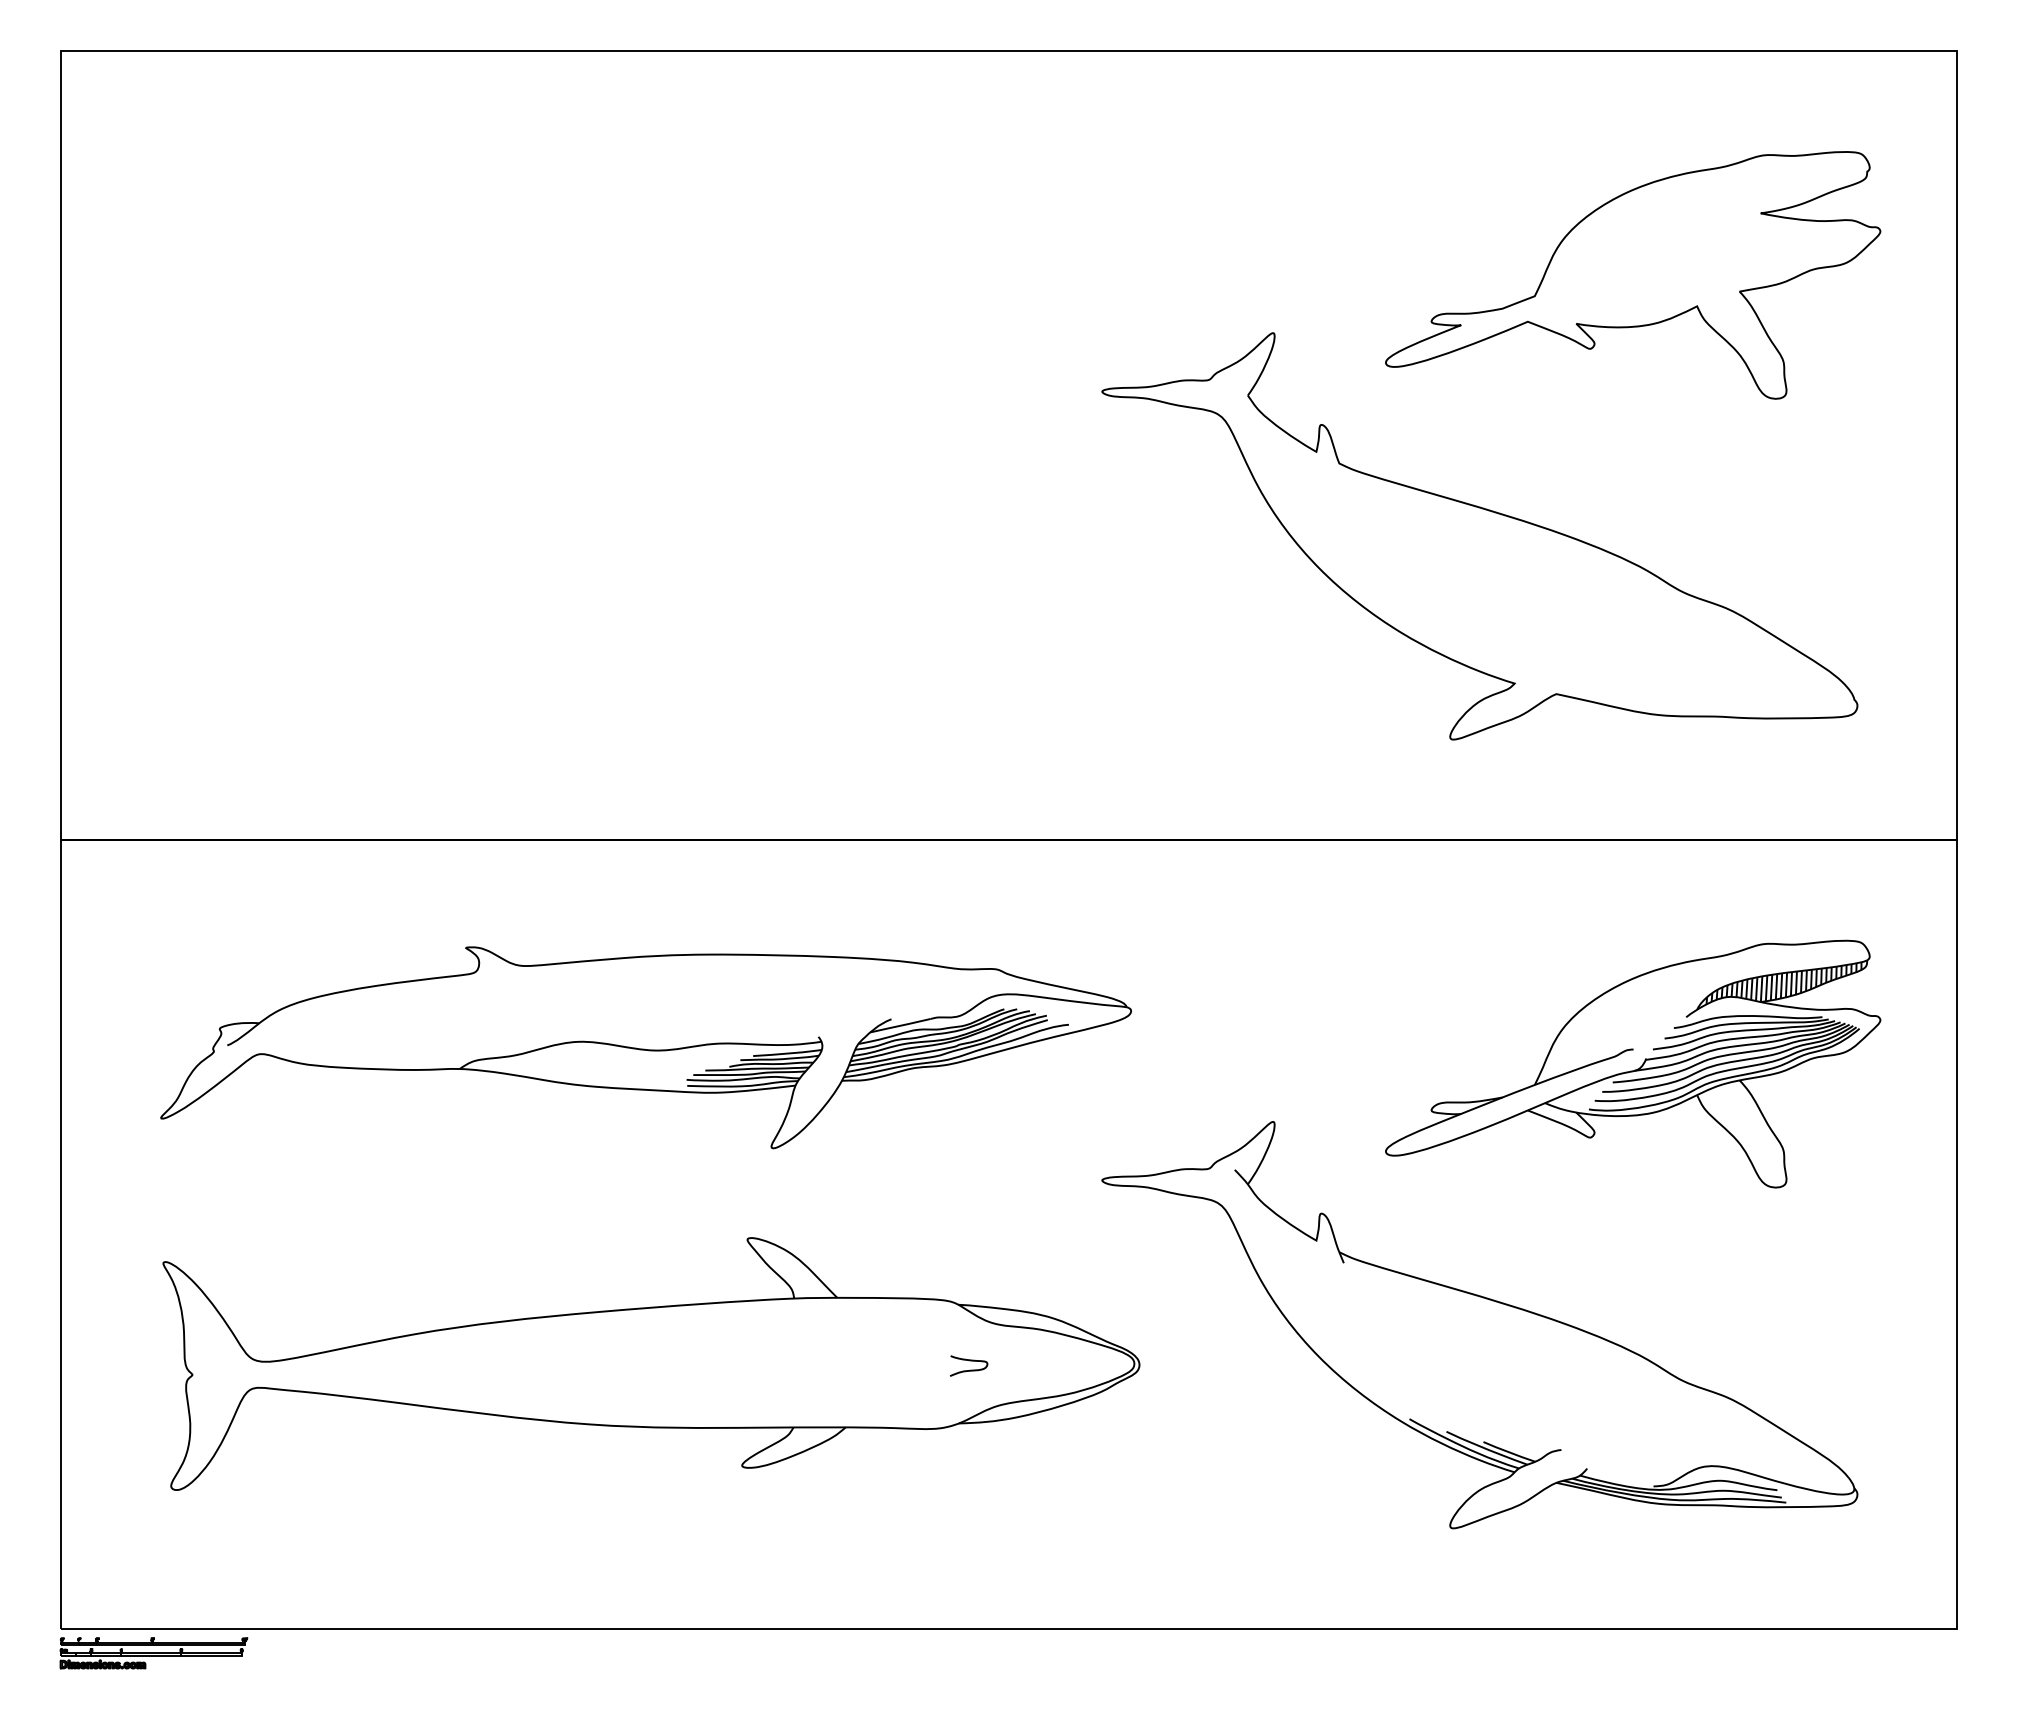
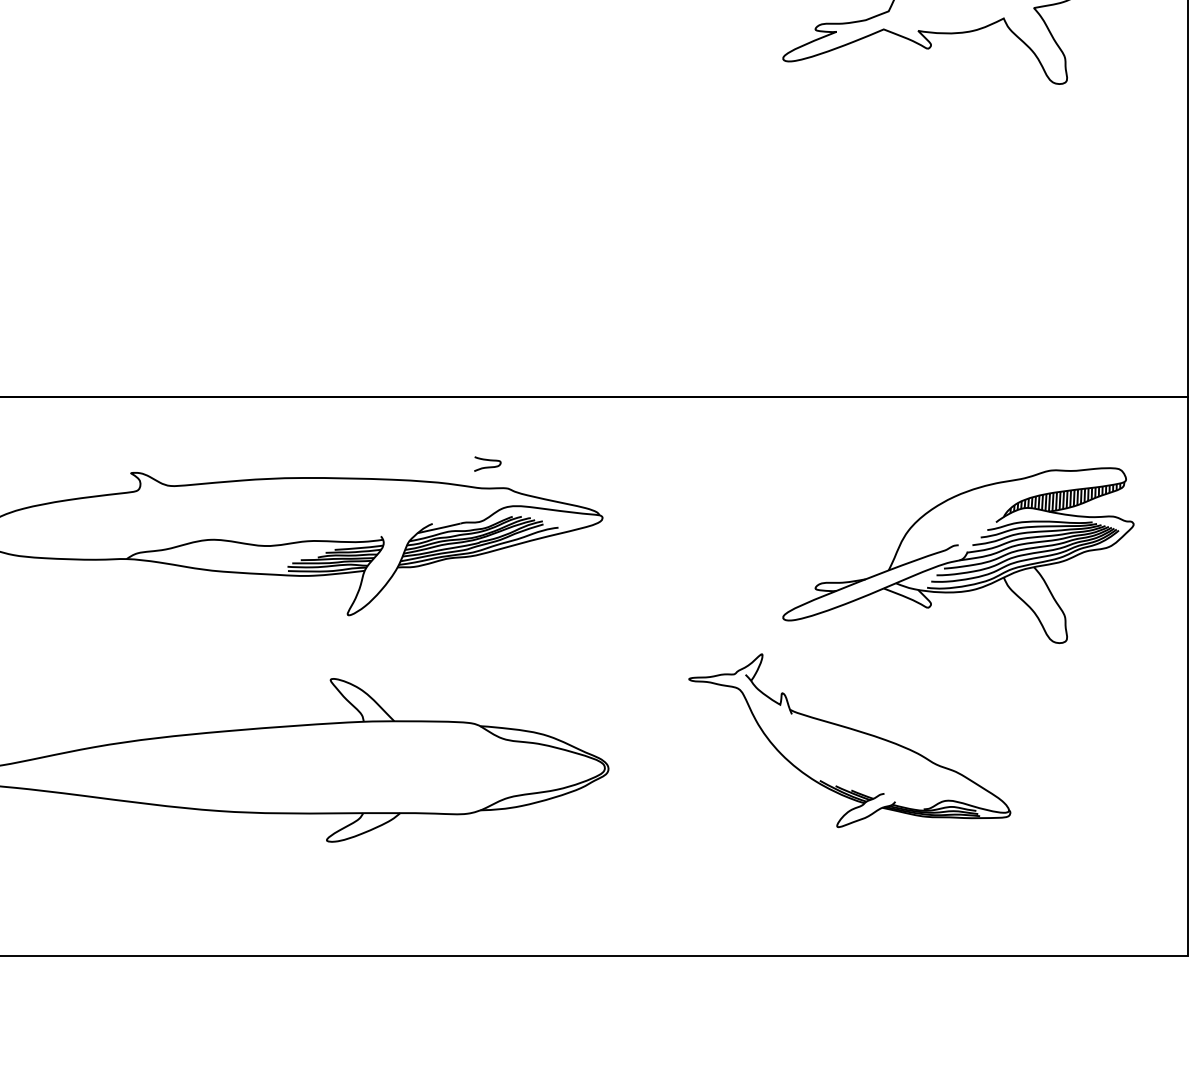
part: (1479, 536) -> (849, 181), removed
part: (1479, 1325) -> (849, 740), size x0.6
curve: (969, 1361) -> (488, 460), moved

